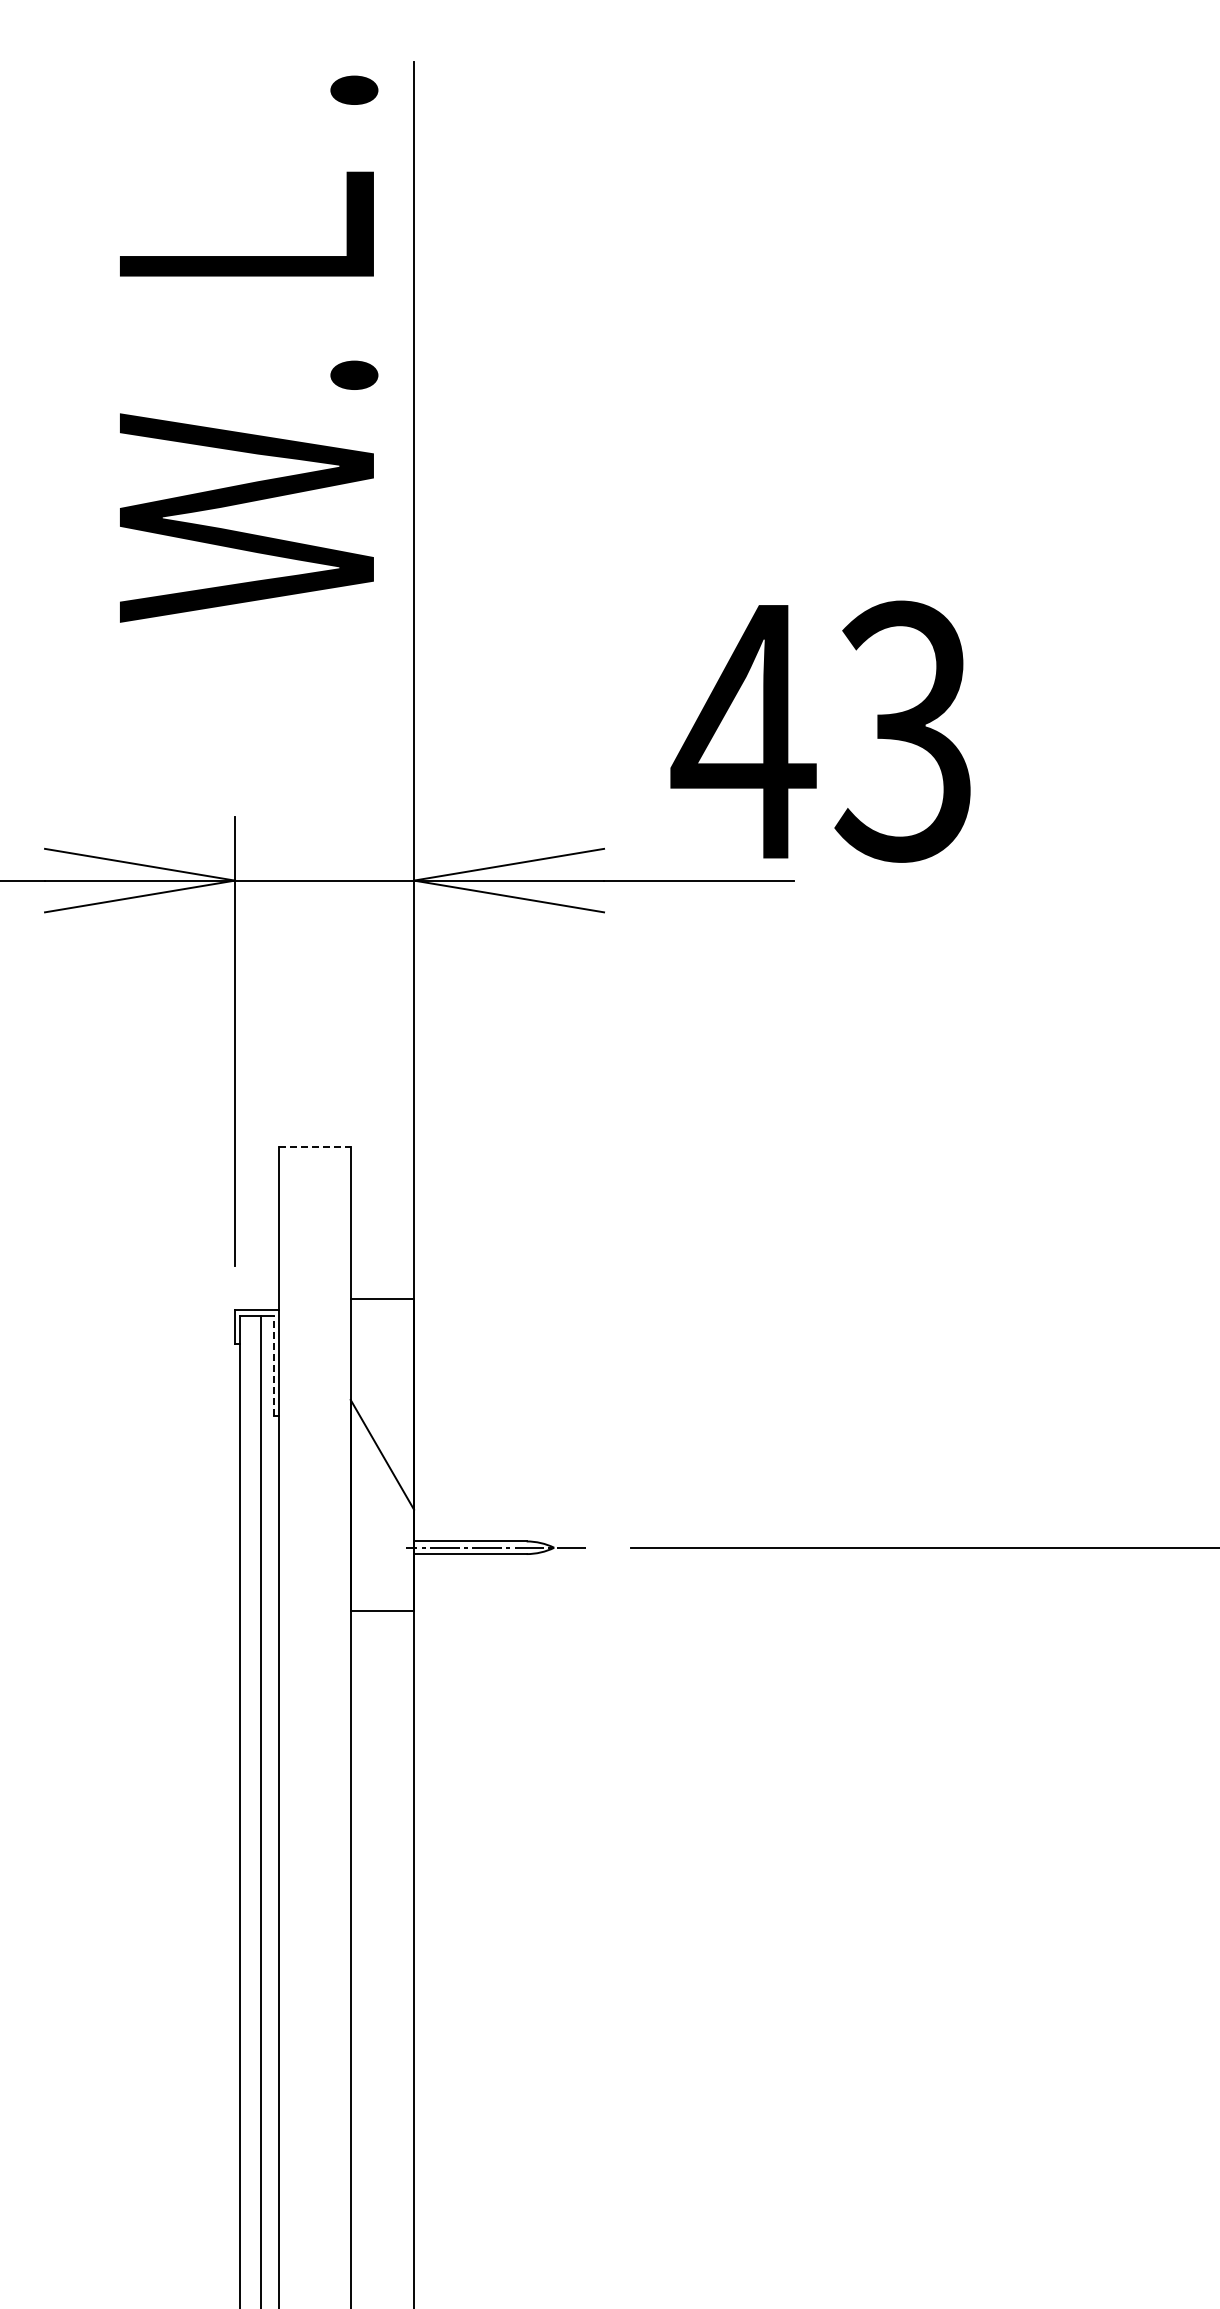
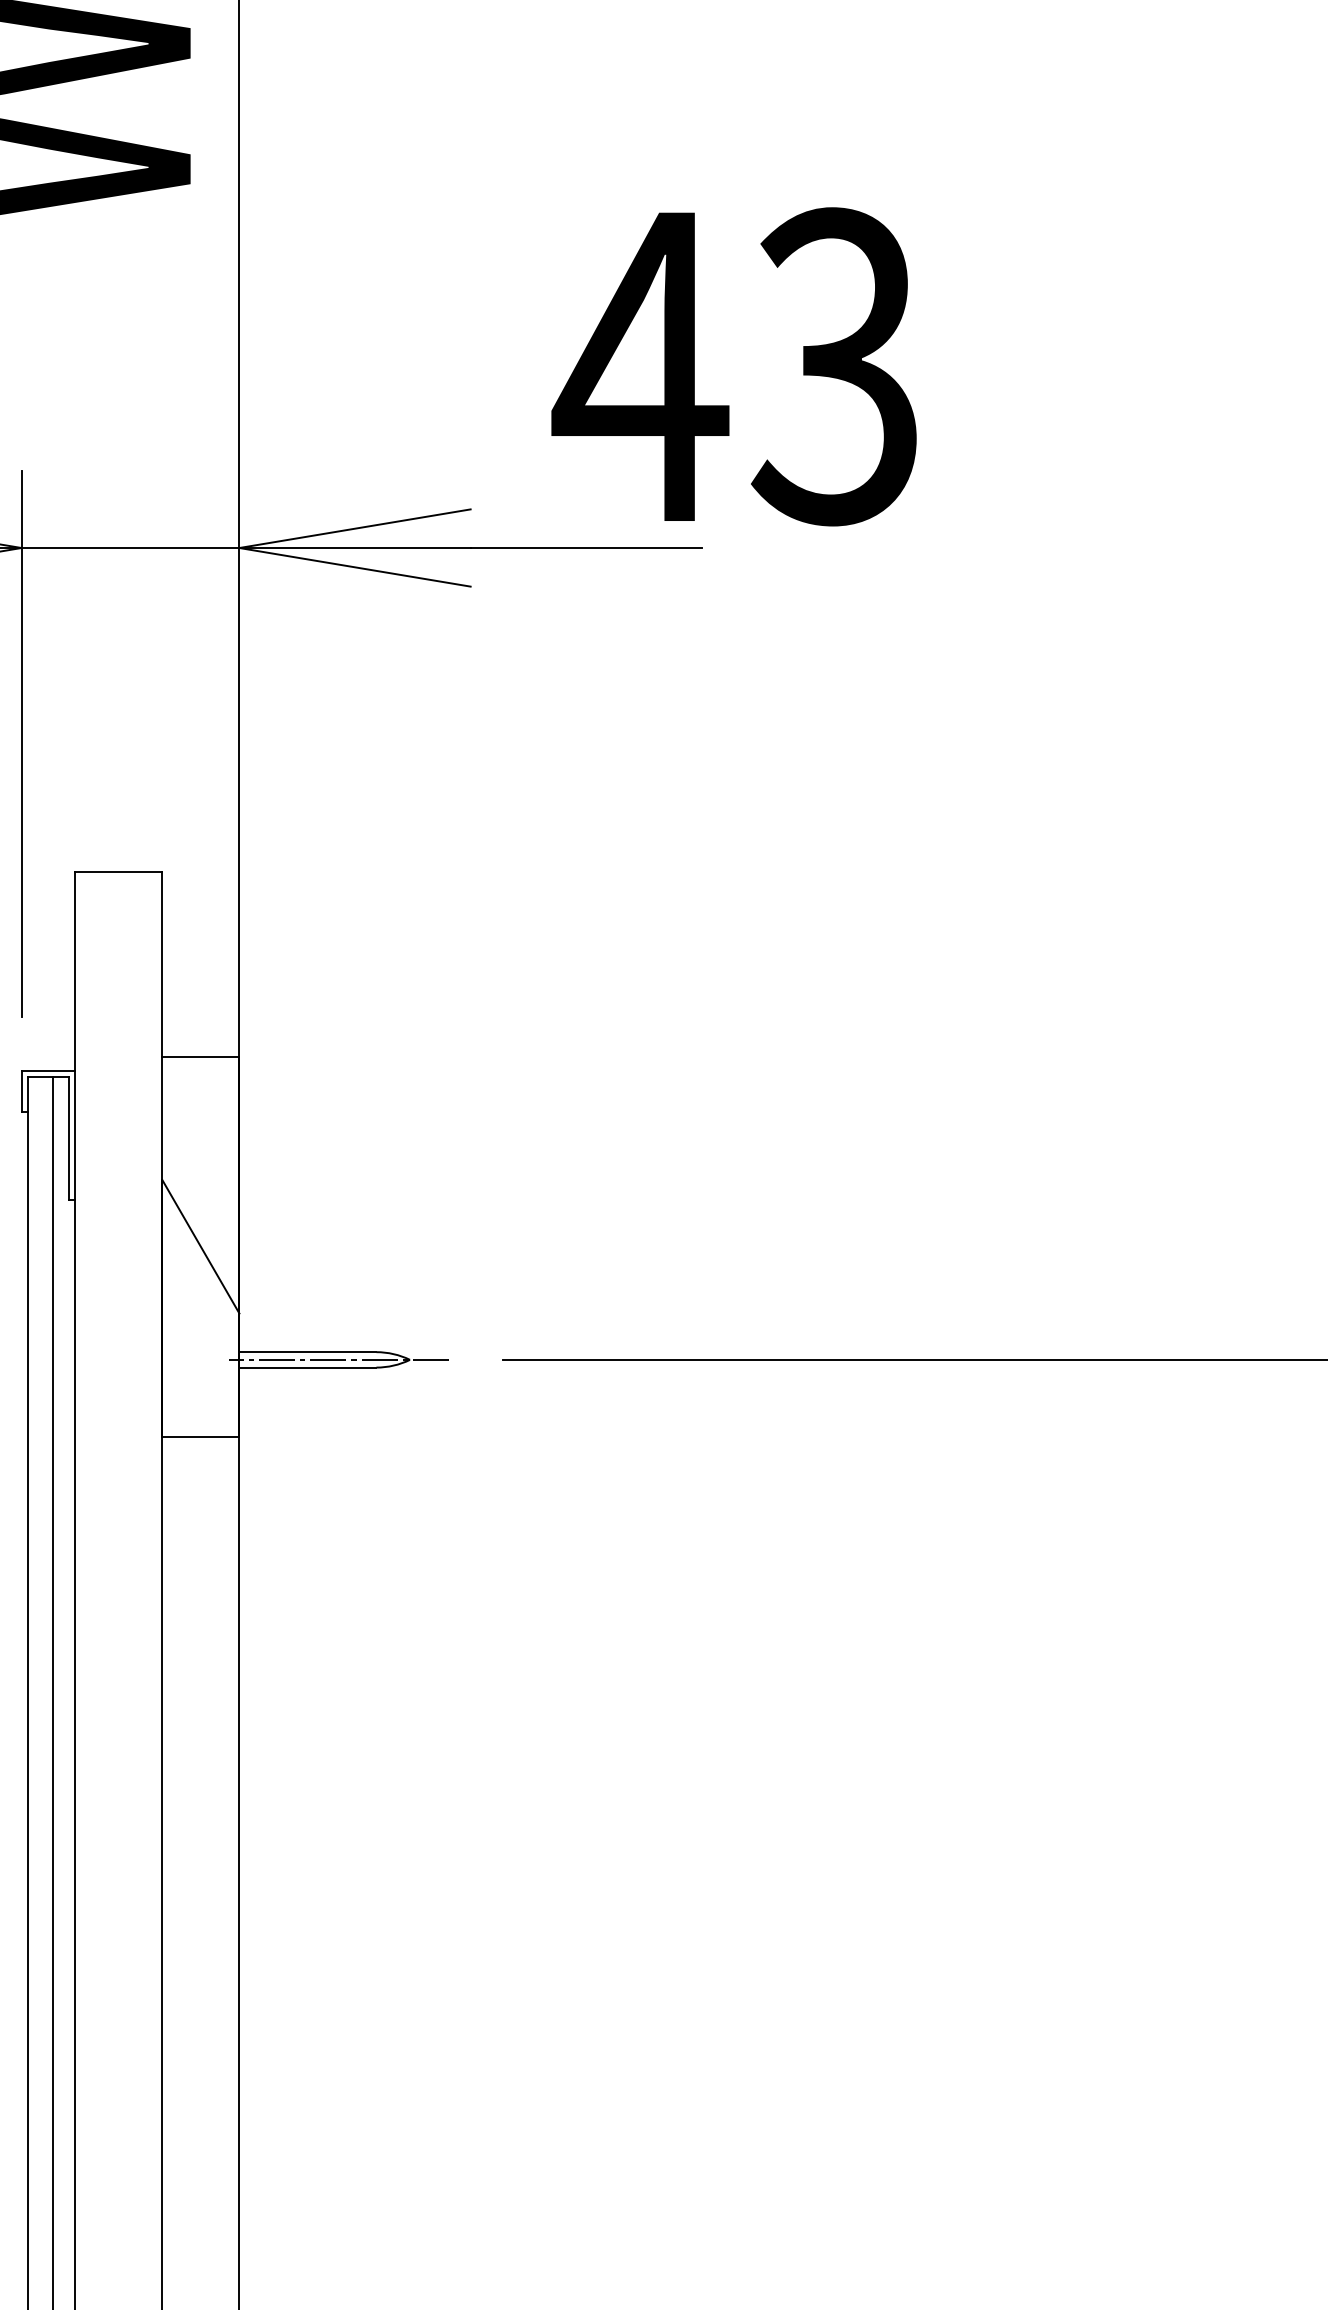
line: (314, 1146) -> (118, 871), dashed -> solid
line: (273, 1365) -> (68, 1138), dashed -> solid

